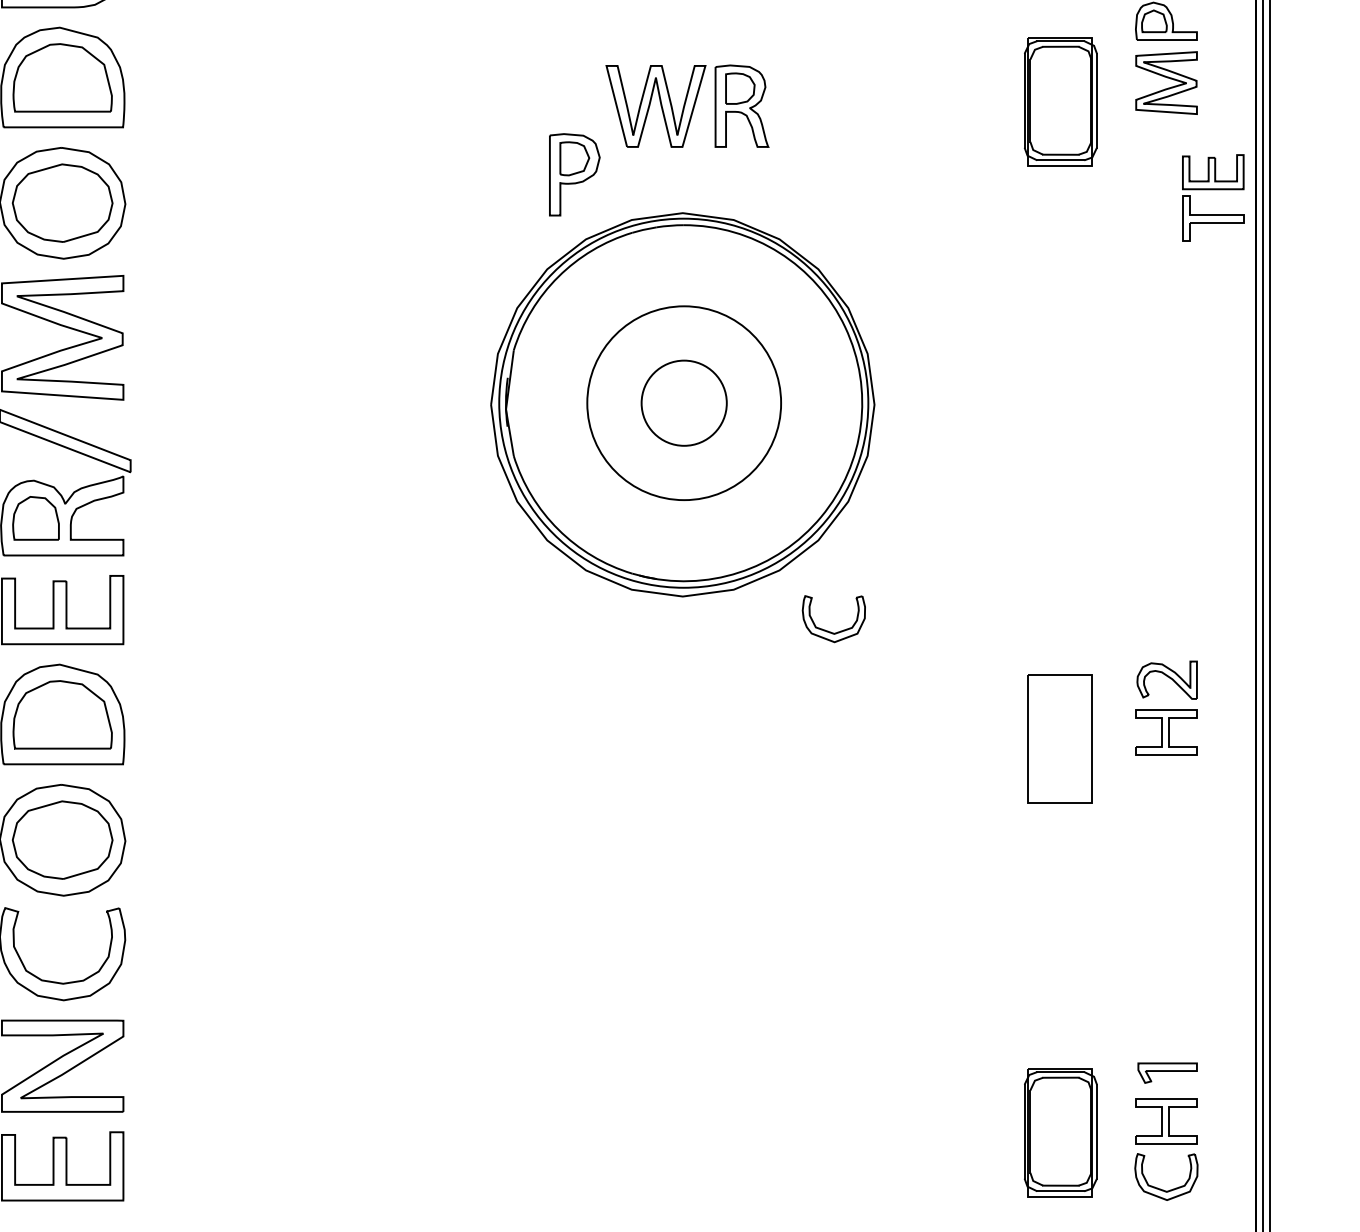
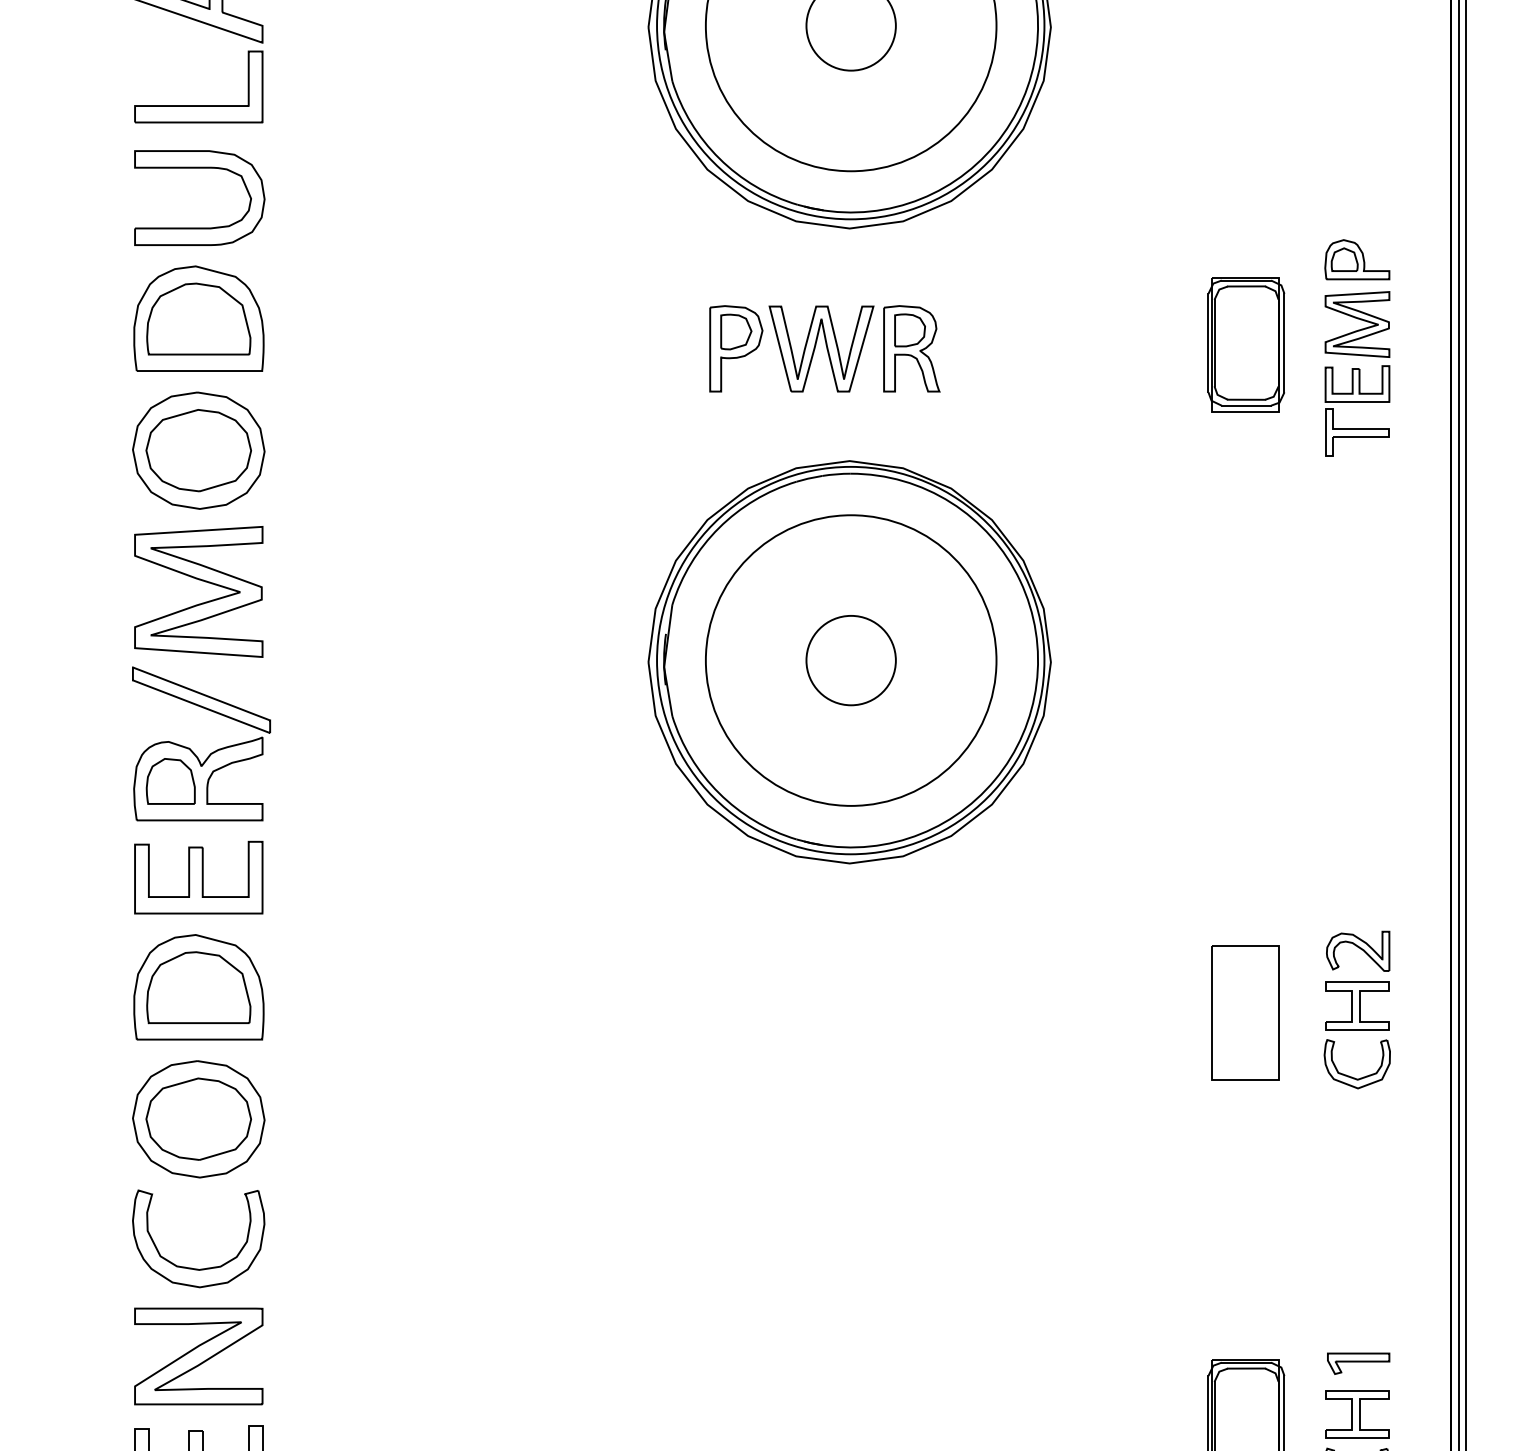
part: (574, 174) -> (736, 348), moved
part: (1213, 189) -> (1357, 402), moved
circle: (683, 403) -> (850, 660), size x1.43
part: (829, 630) -> (1352, 1076), moved

